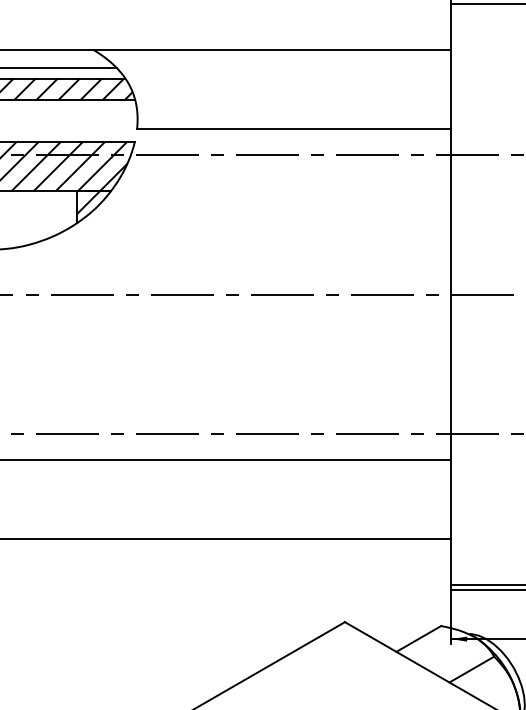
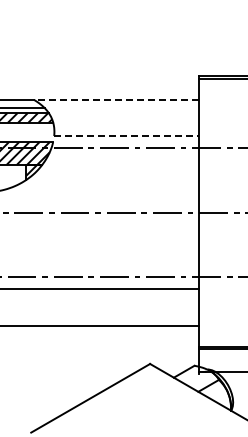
line: (272, 49) -> (116, 99), solid -> dashed
line: (295, 129) -> (127, 136), solid -> dashed

